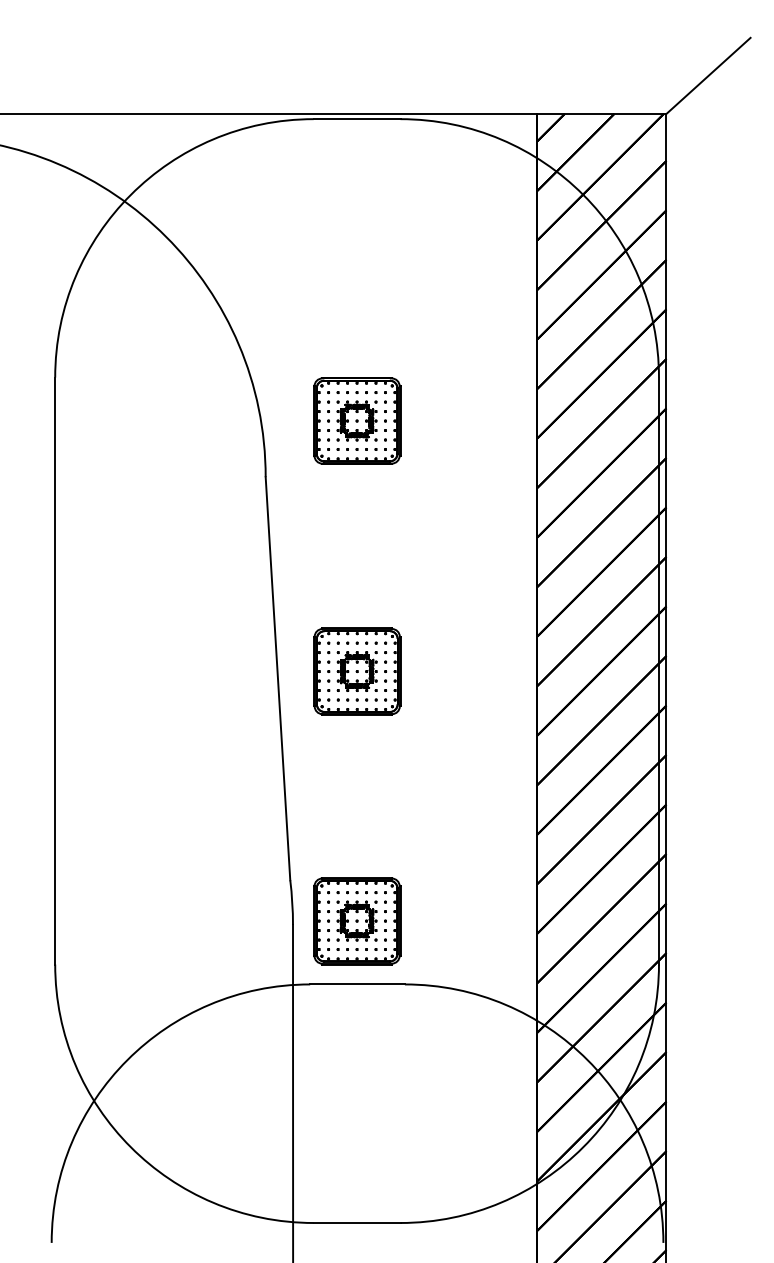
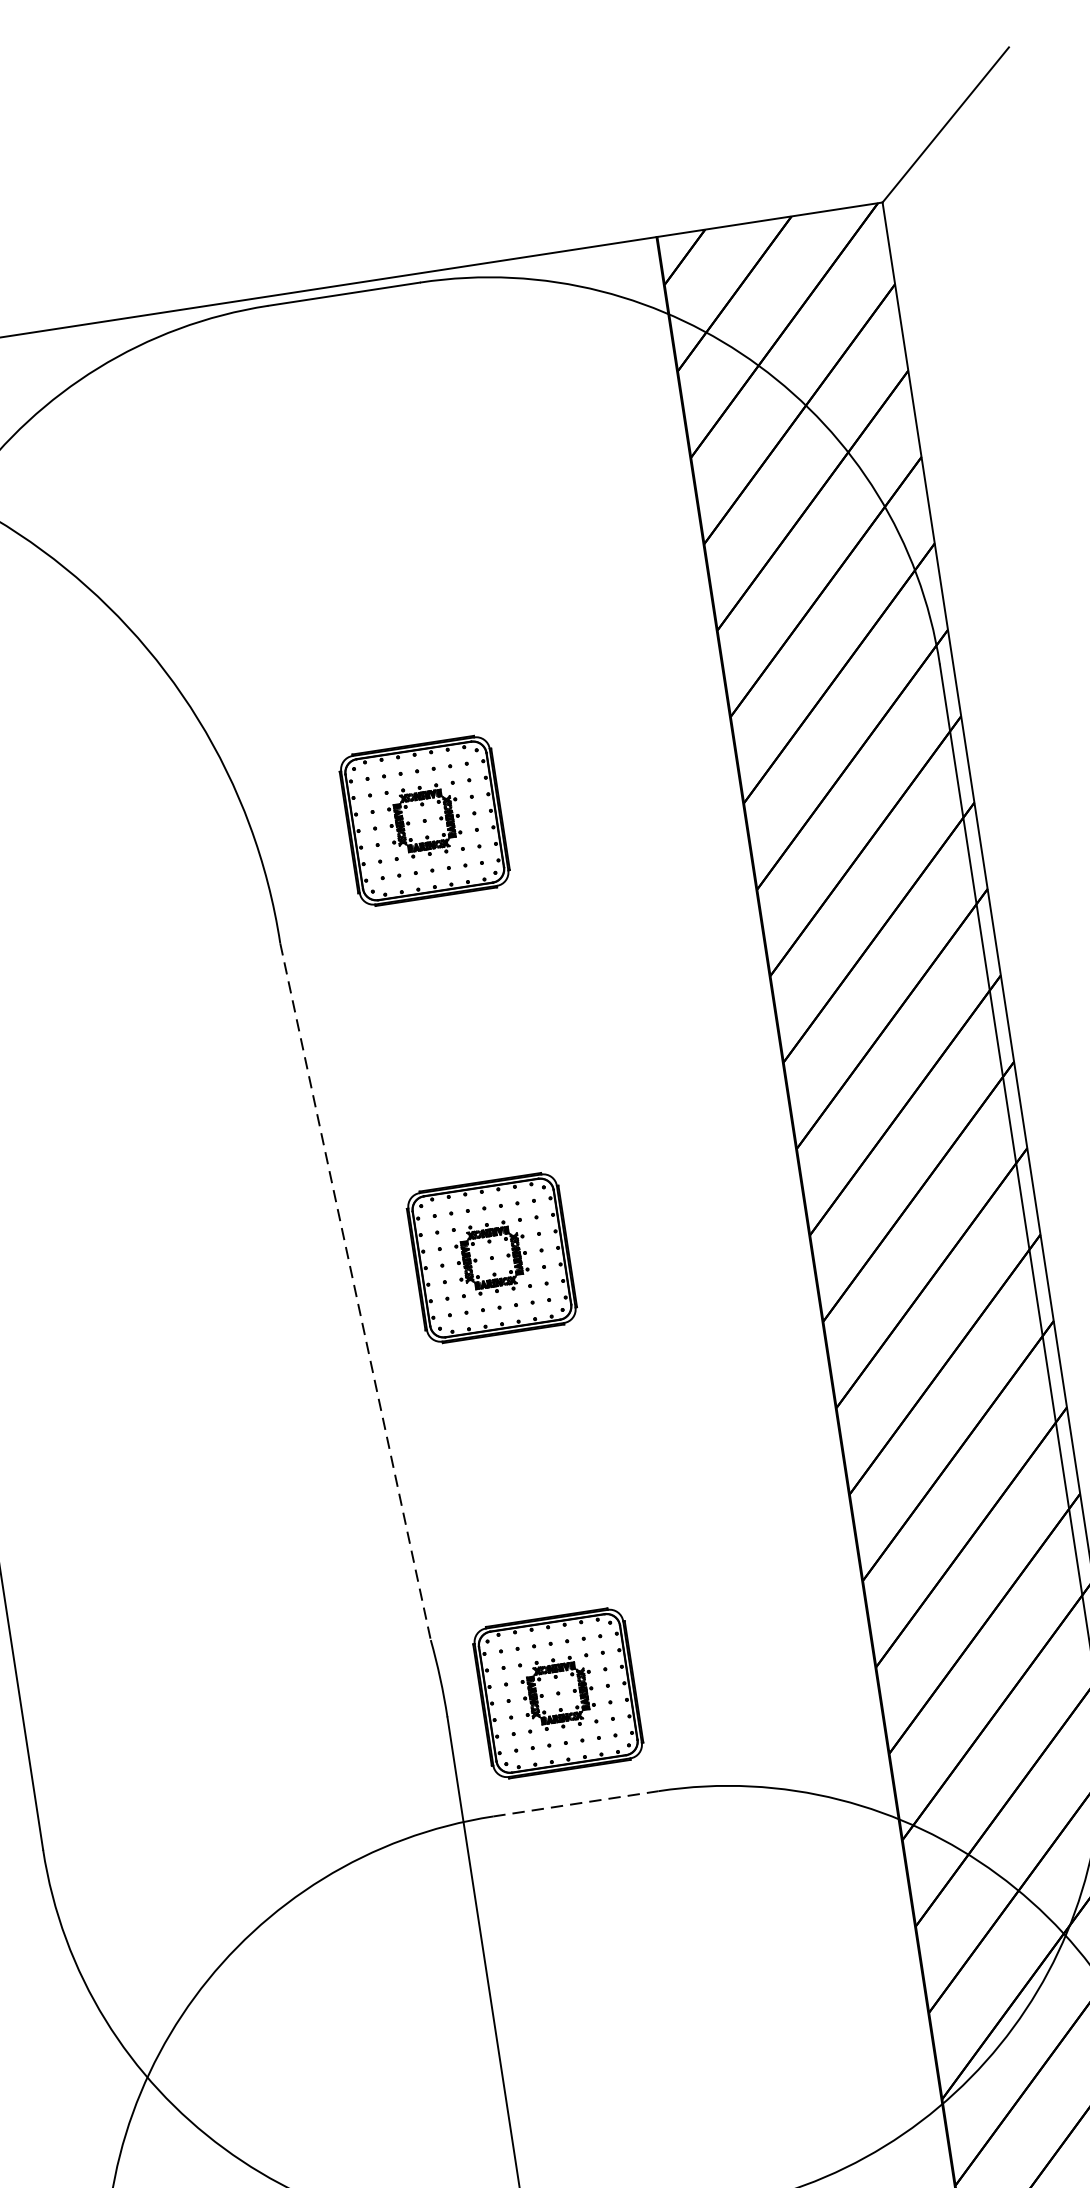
line: (277, 678) -> (354, 1291), solid -> dashed
line: (358, 984) -> (577, 1803), solid -> dashed

